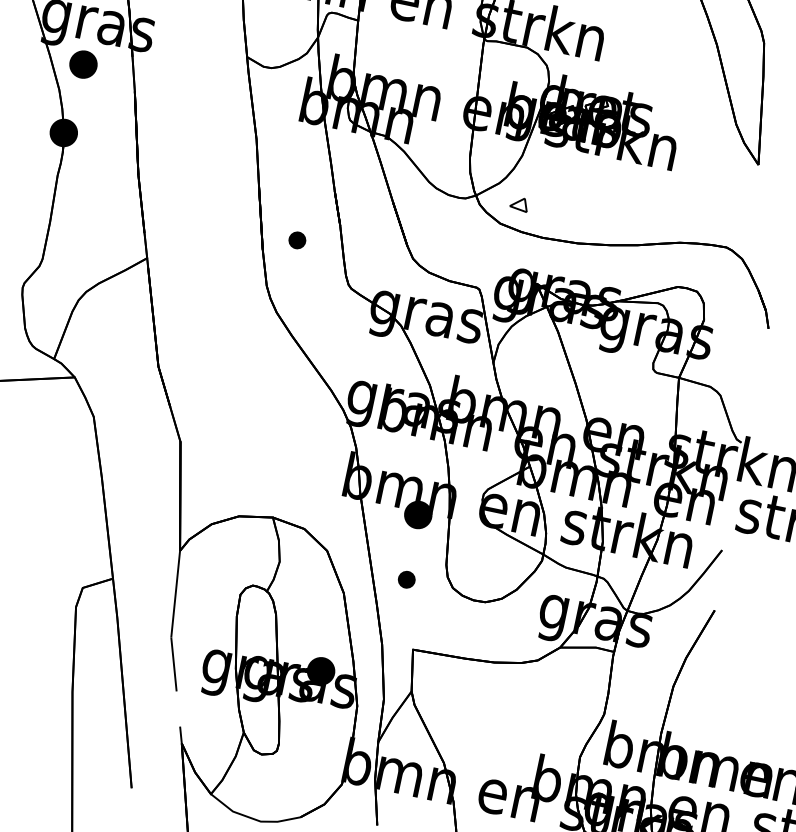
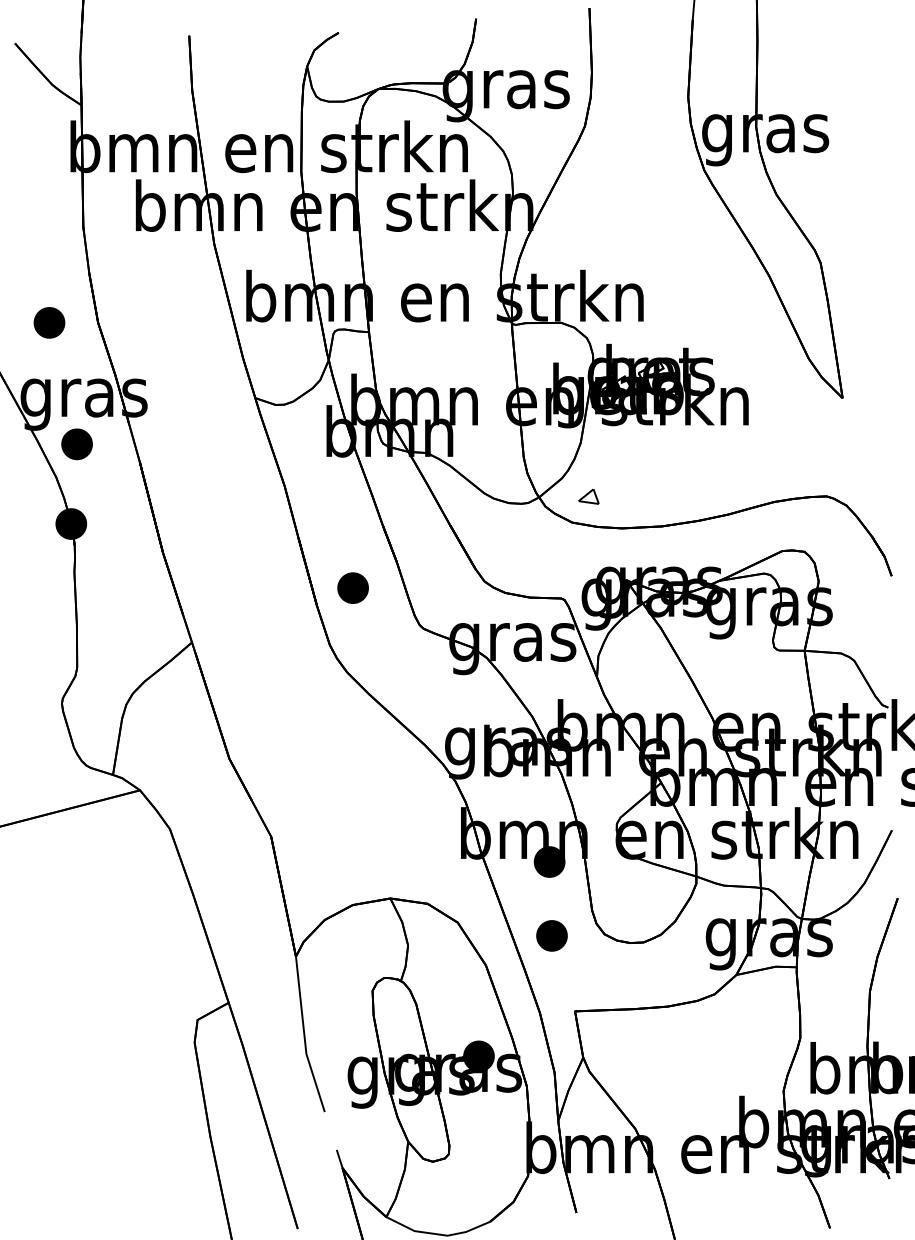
part: (297, 239) -> (352, 587), size x1.67
part: (406, 579) -> (551, 935), size x1.67

